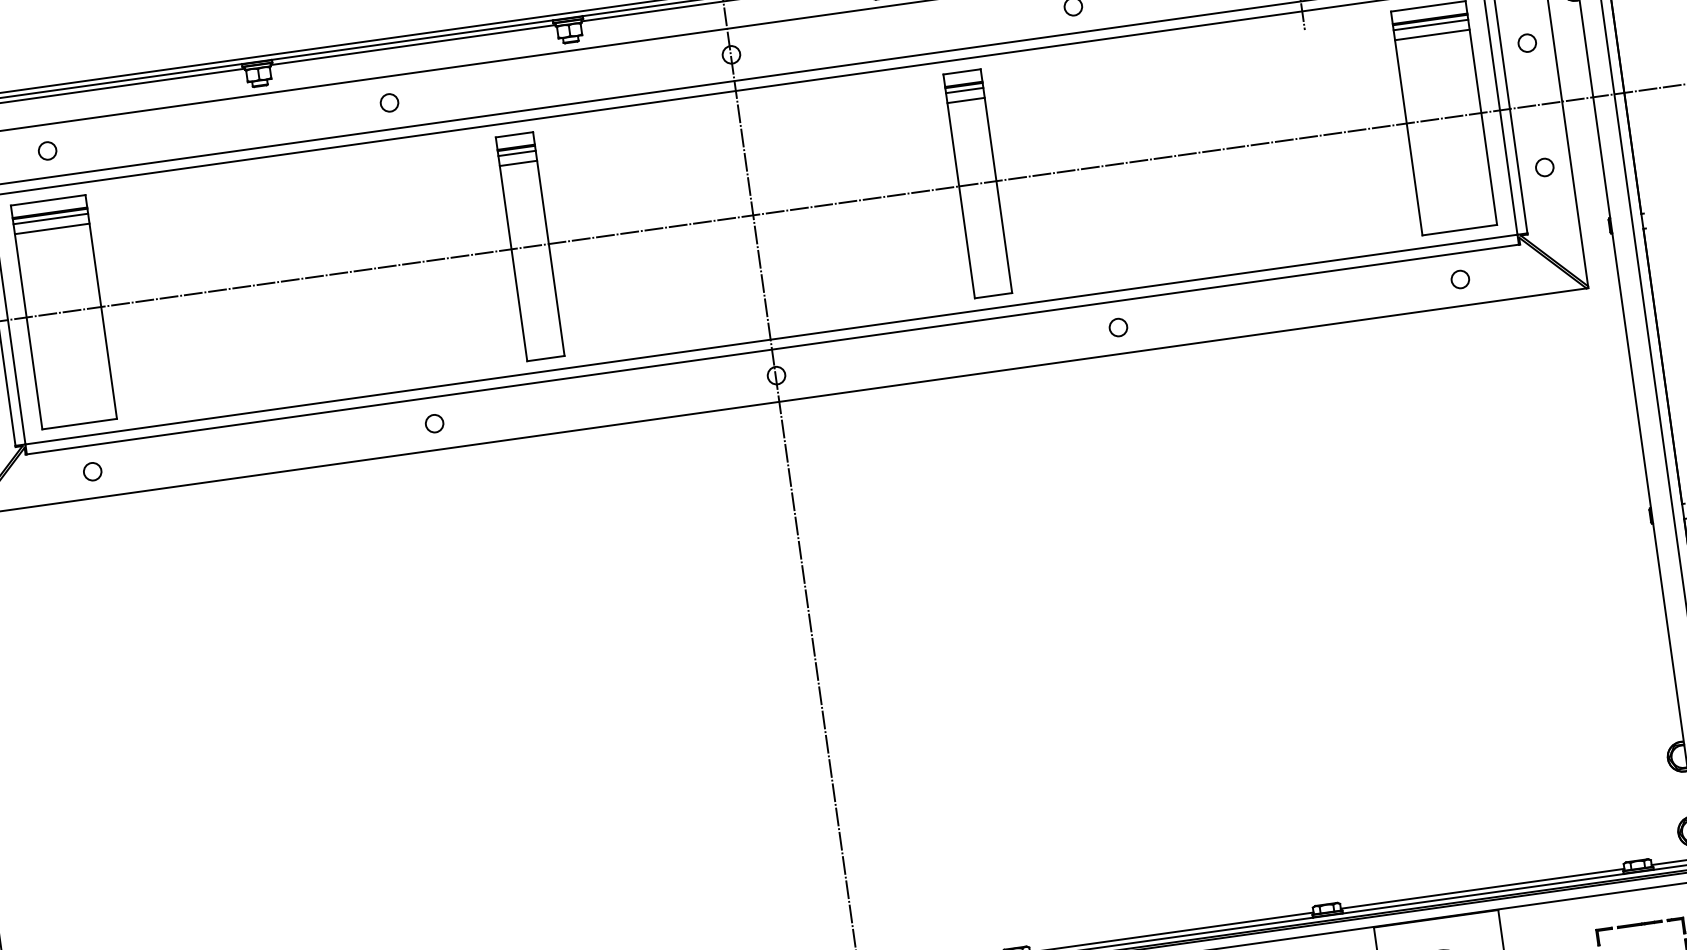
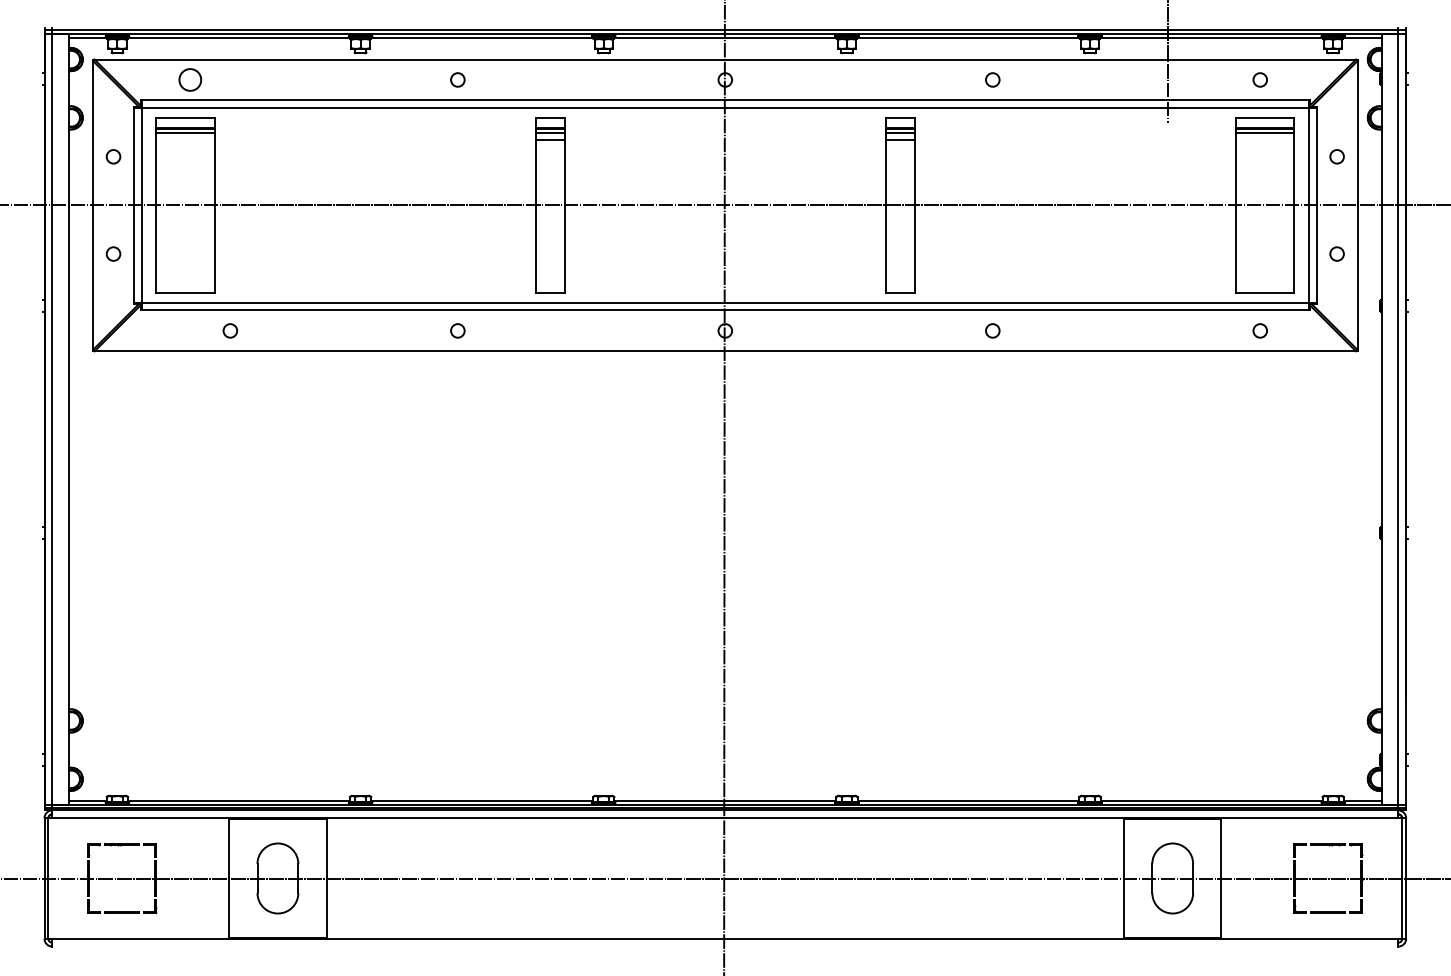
line: (1431, 35) -> (1264, 140), removed
circle: (47, 150) -> (190, 79), size x1.6
line: (52, 229) -> (185, 140), removed
circle: (92, 471) -> (230, 330), moved

